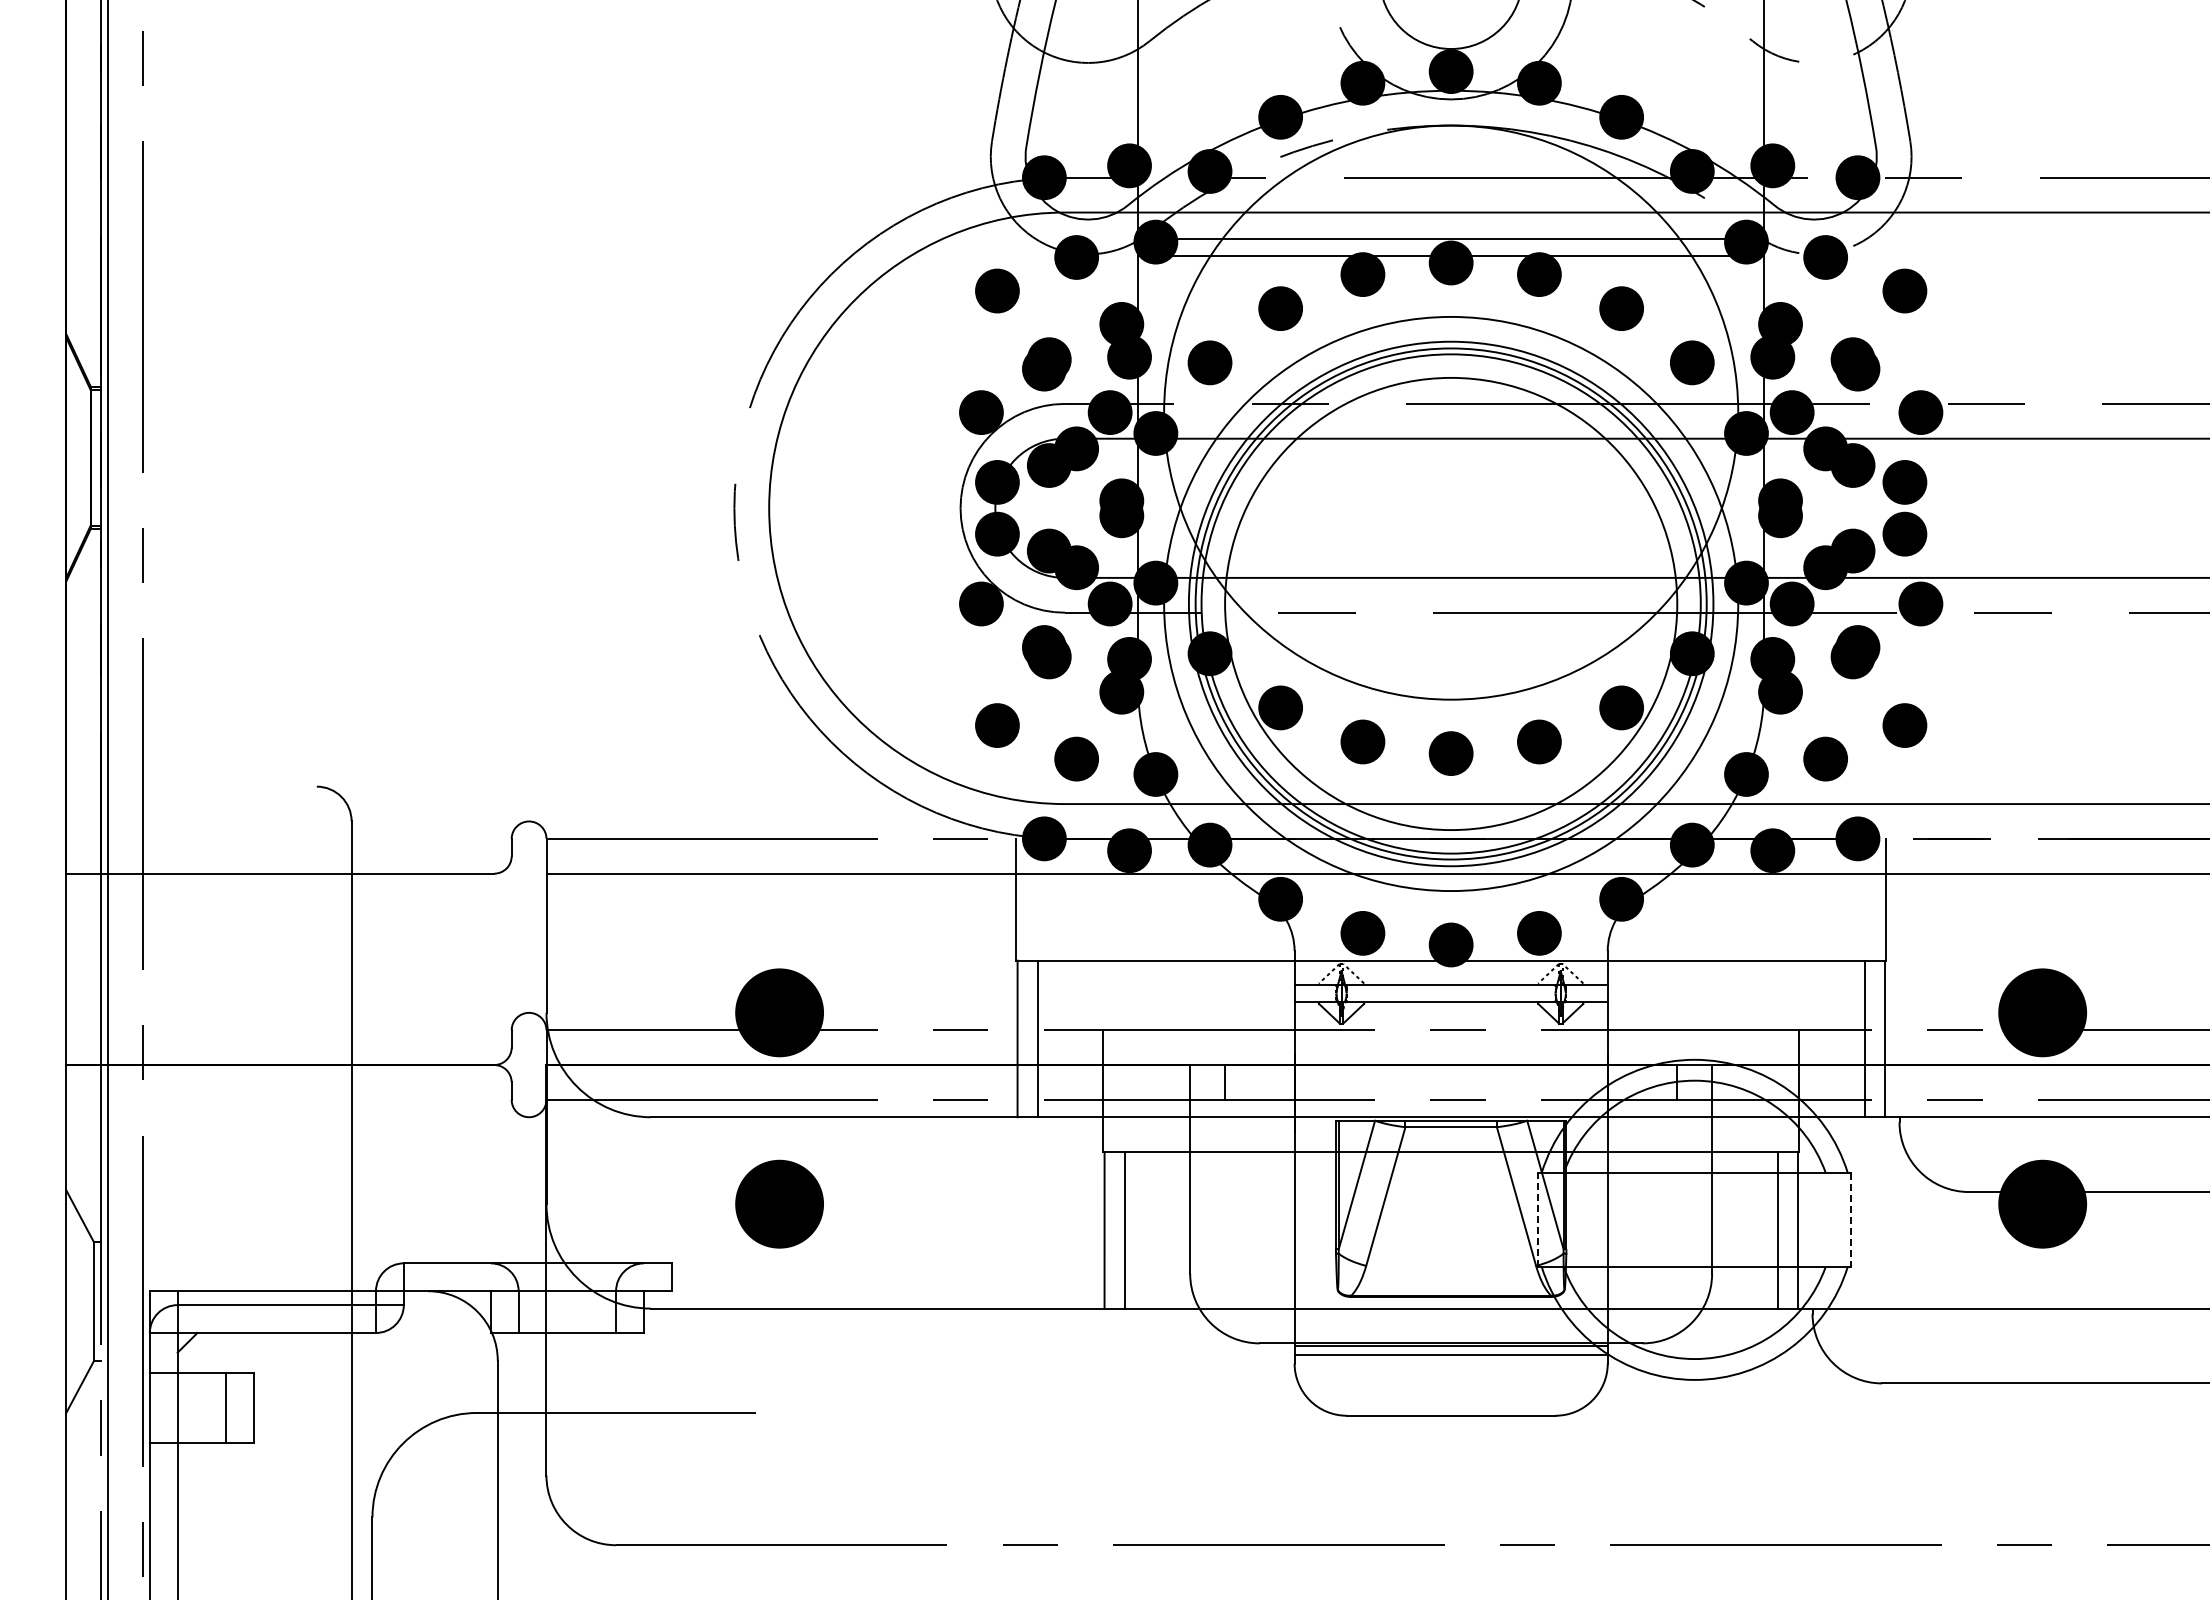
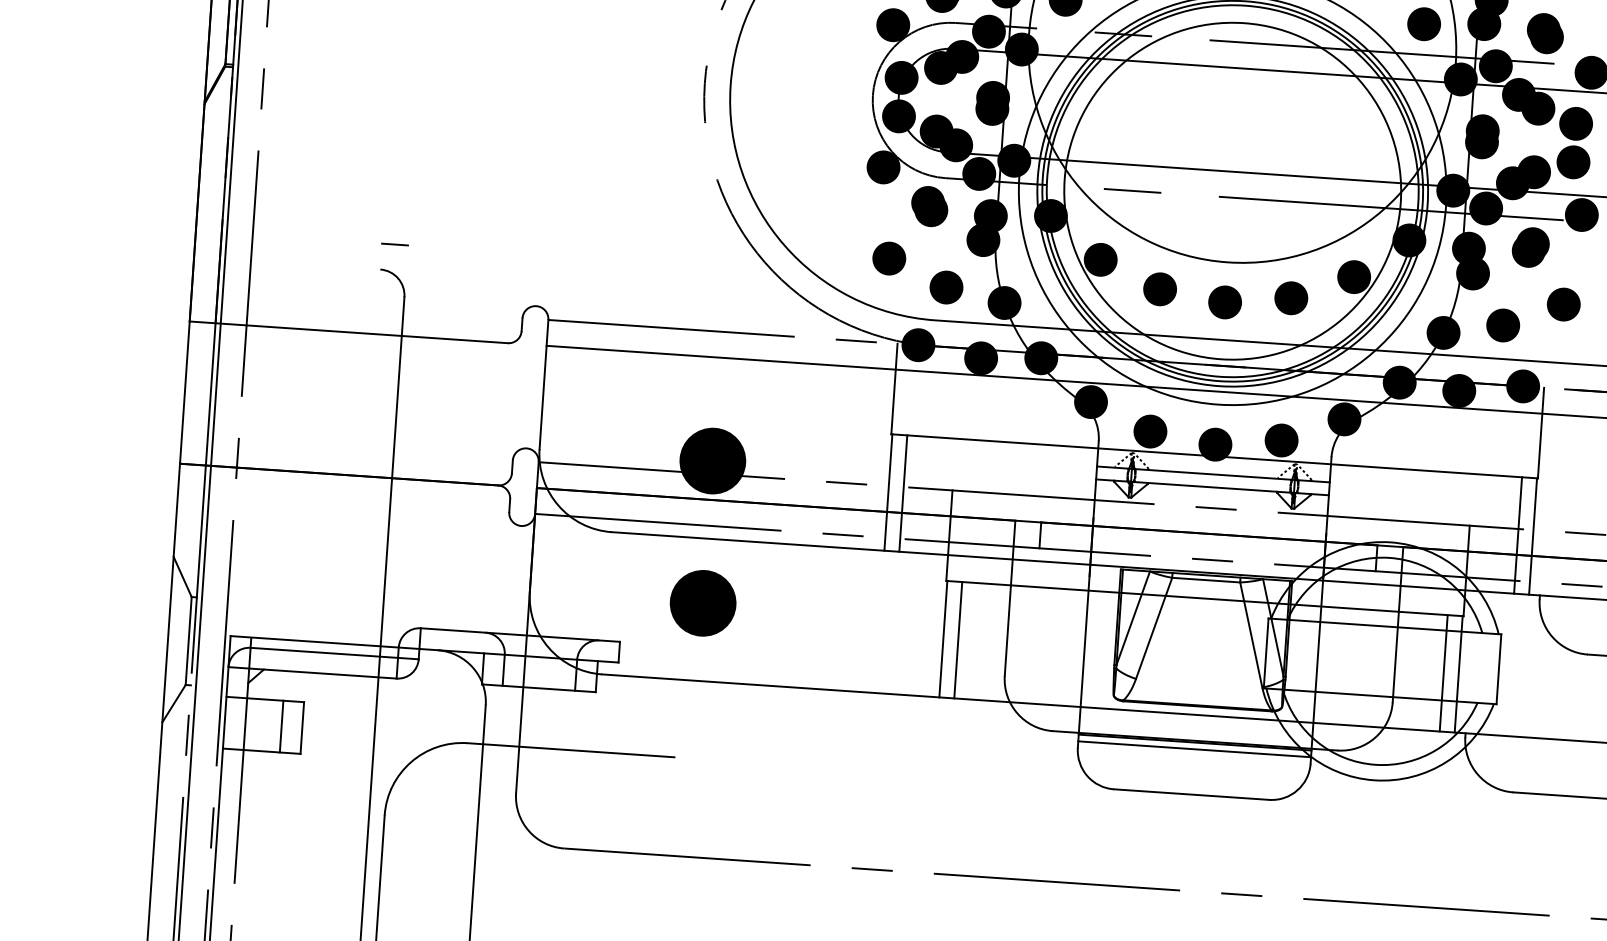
line: (334, 751) -> (395, 244), added
line: (1538, 1219) -> (1266, 653), dashed -> solid
line: (1851, 1219) -> (1499, 669), dashed -> solid

